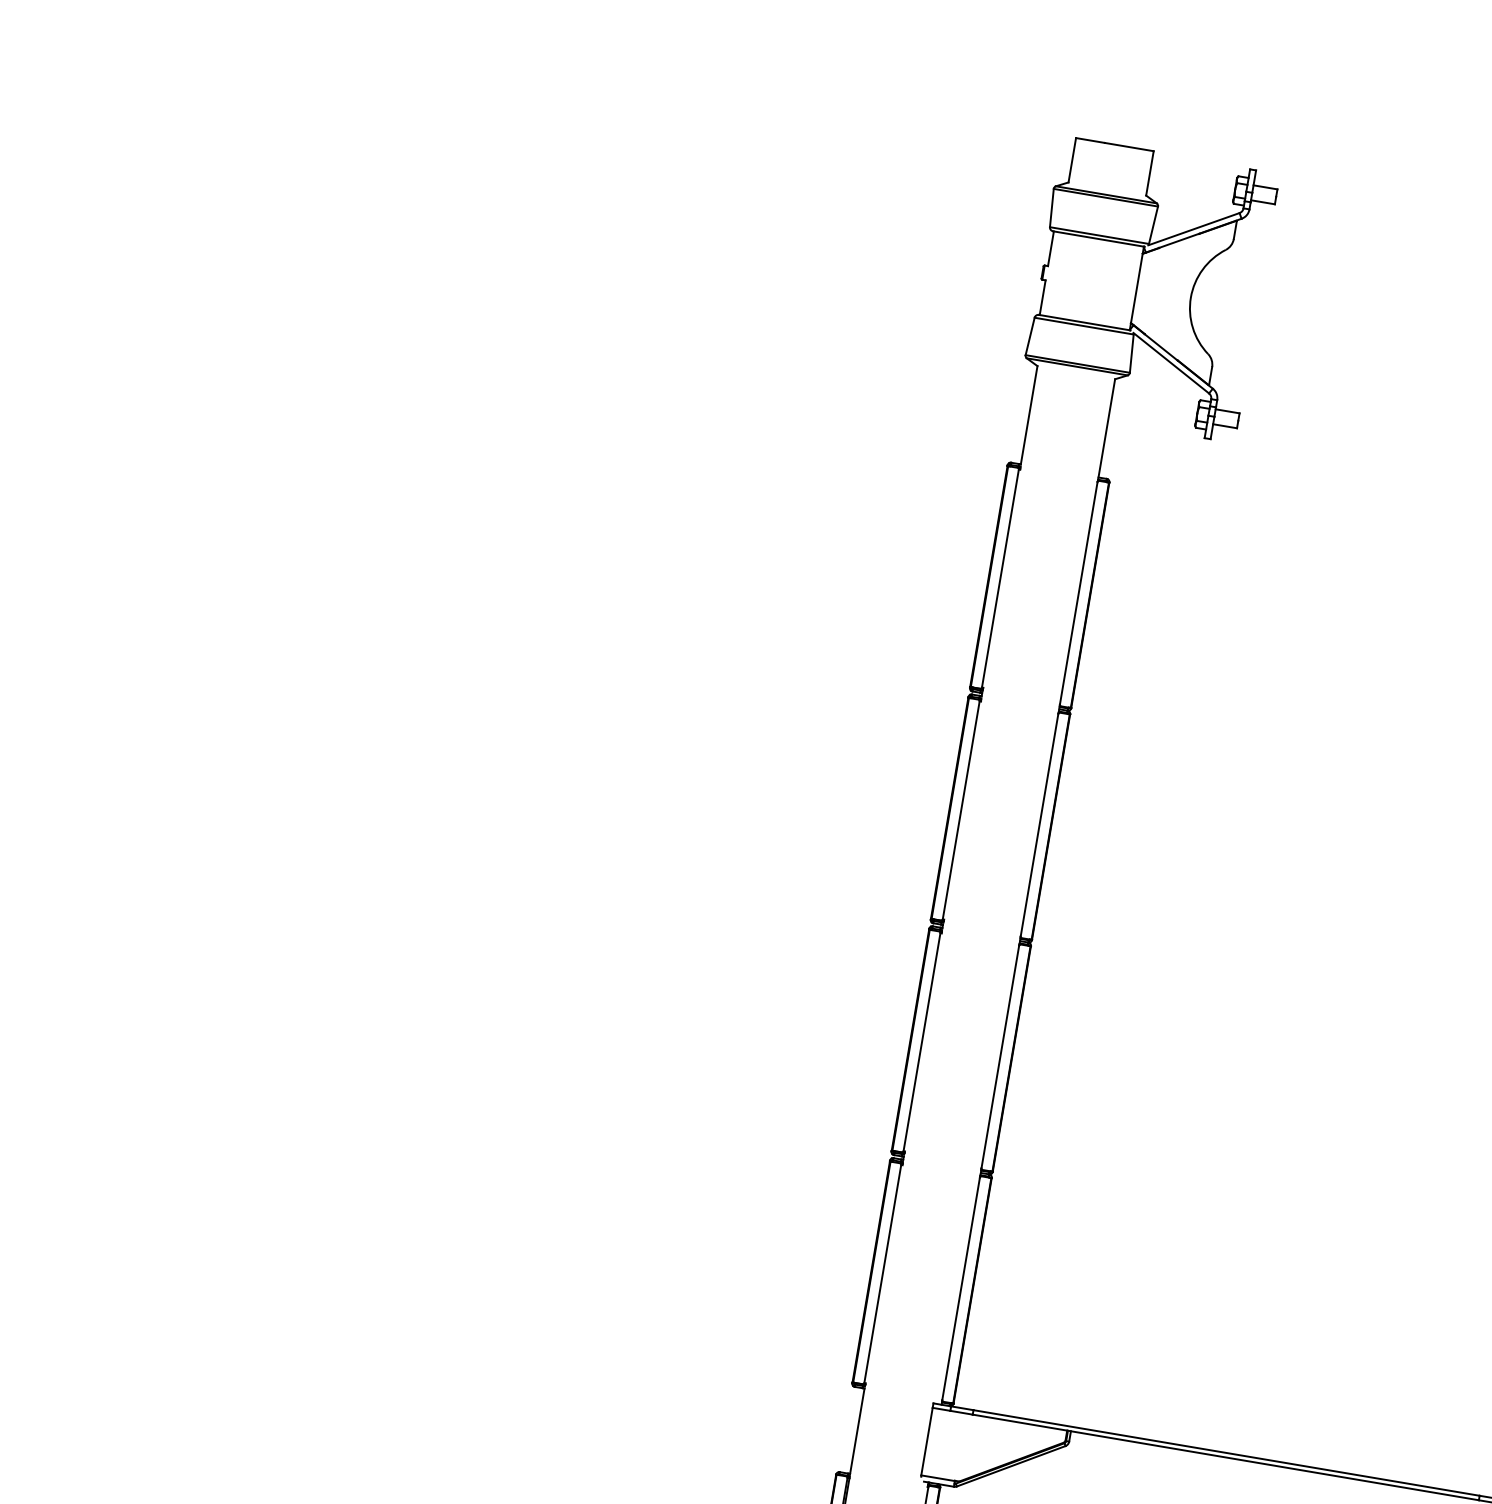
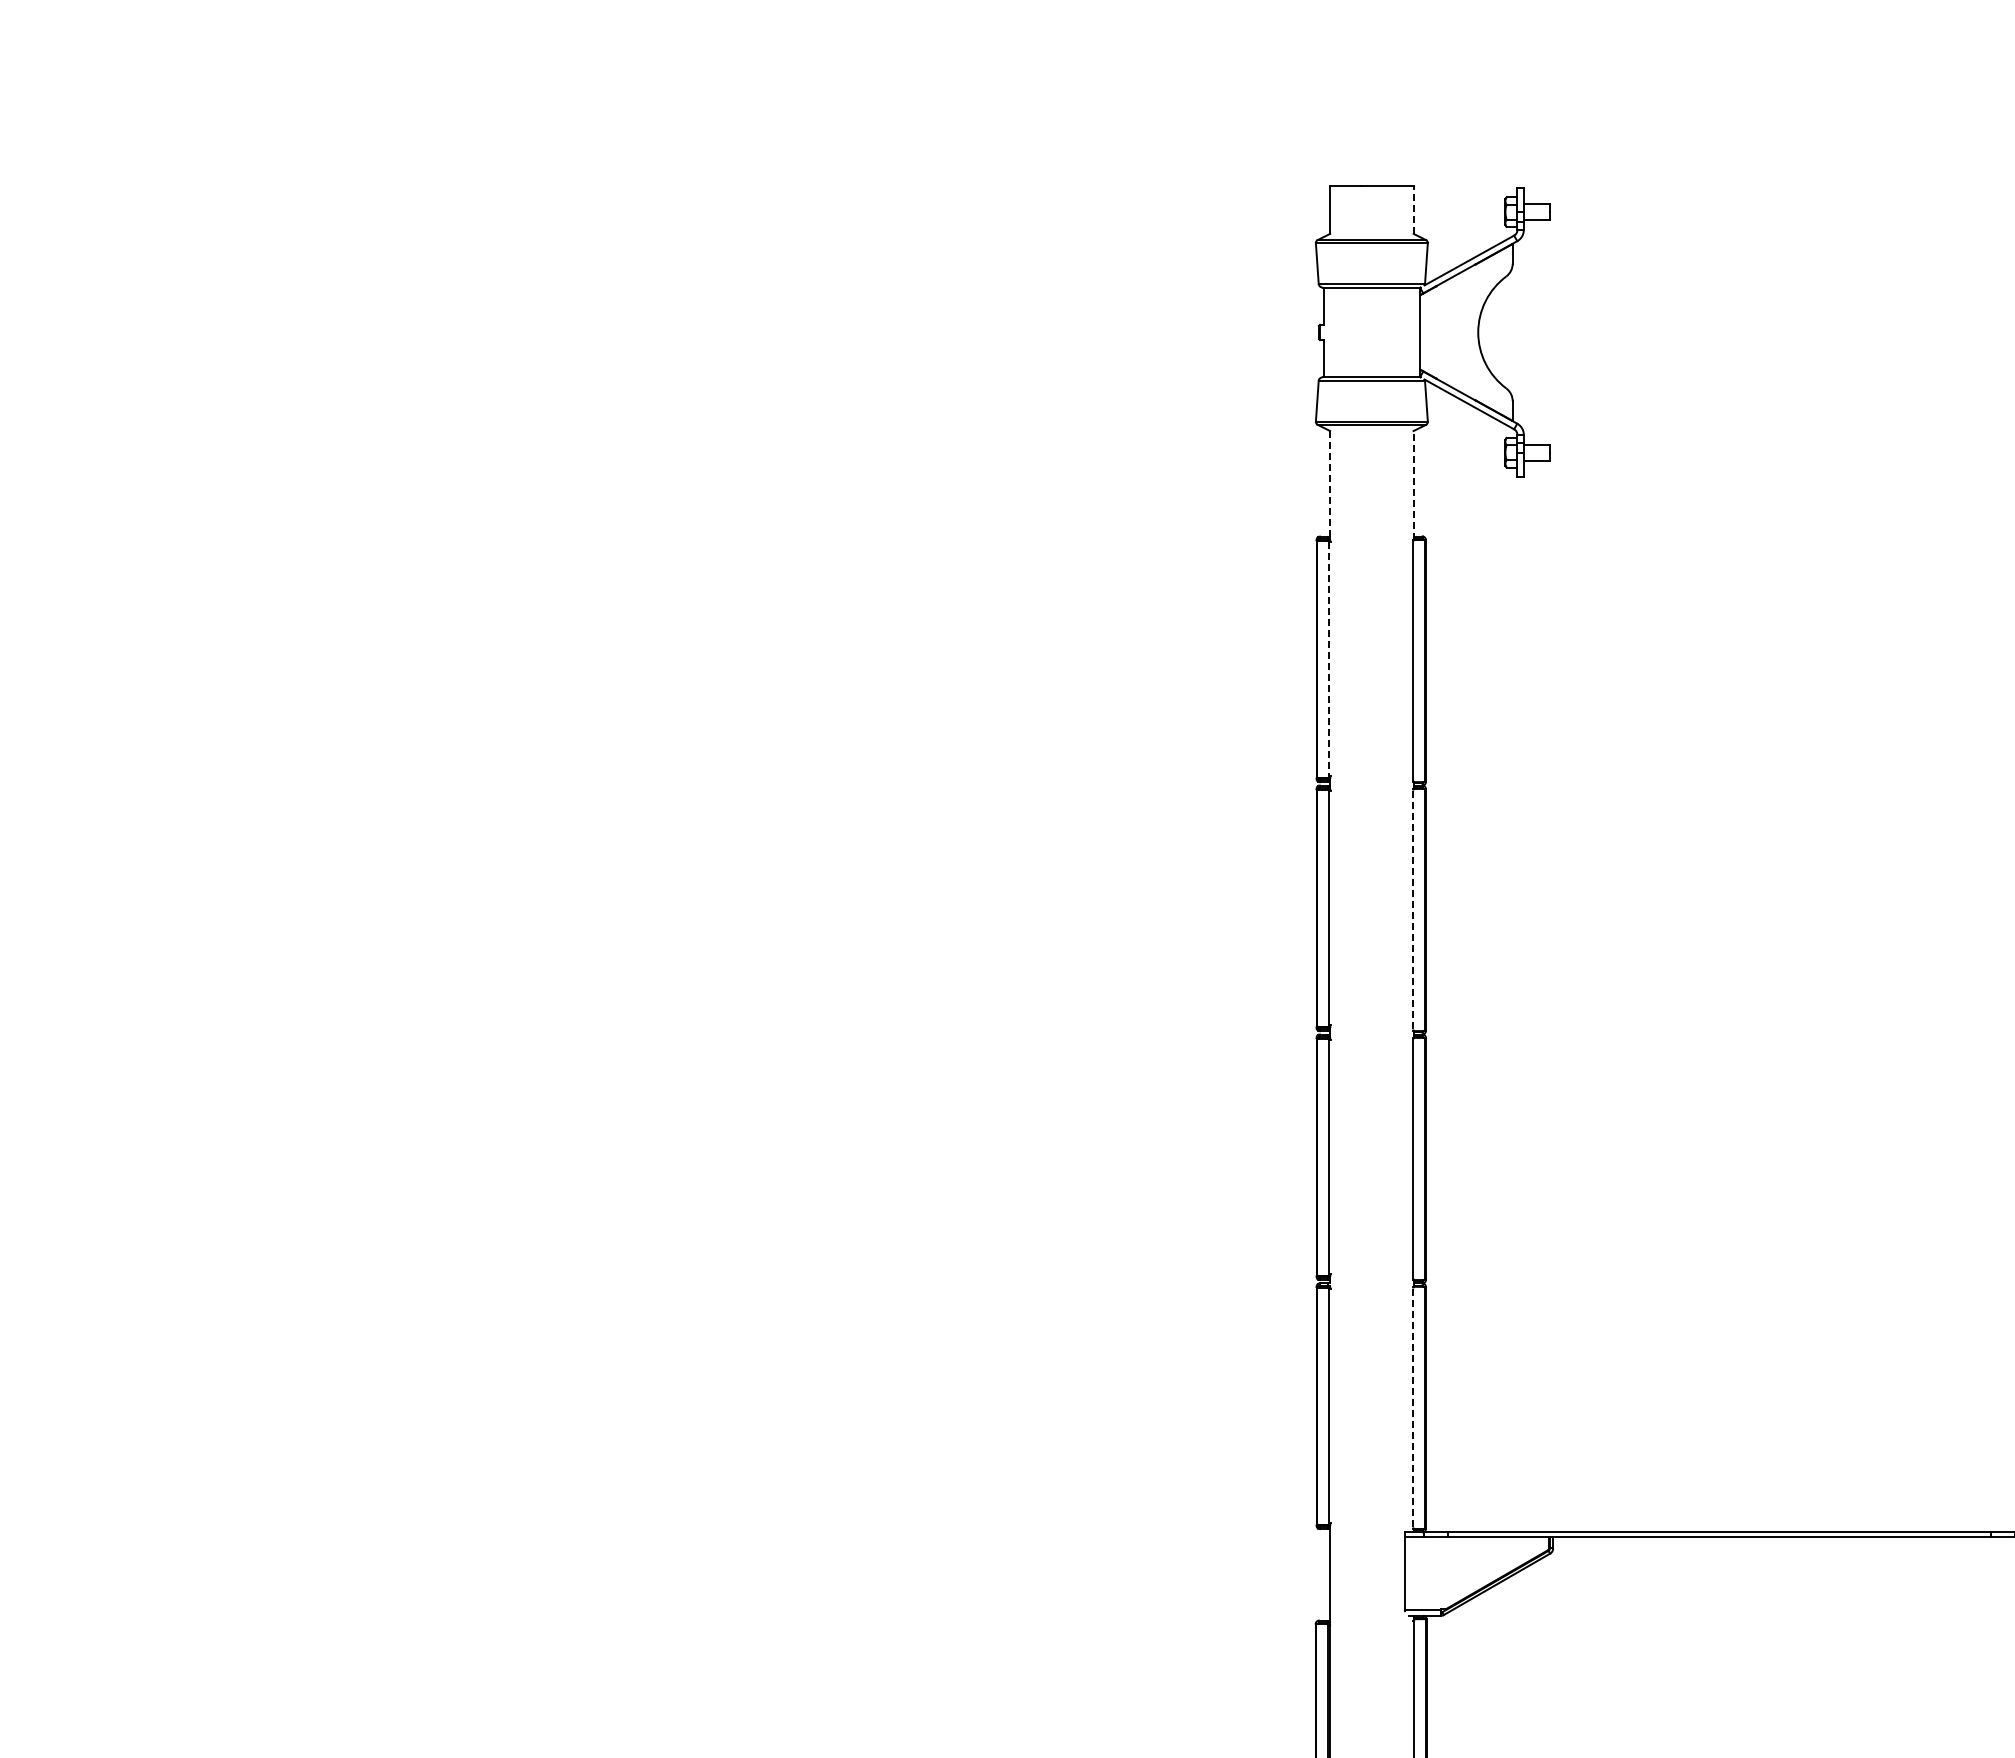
line: (1149, 173) -> (1413, 210), solid -> dashed
line: (1029, 414) -> (1330, 483), solid -> dashed
line: (1106, 429) -> (1413, 485), solid -> dashed
line: (1000, 578) -> (1329, 659), solid -> dashed
line: (1039, 824) -> (1413, 909), solid -> dashed
line: (961, 1288) -> (1413, 1407), solid -> dashed

